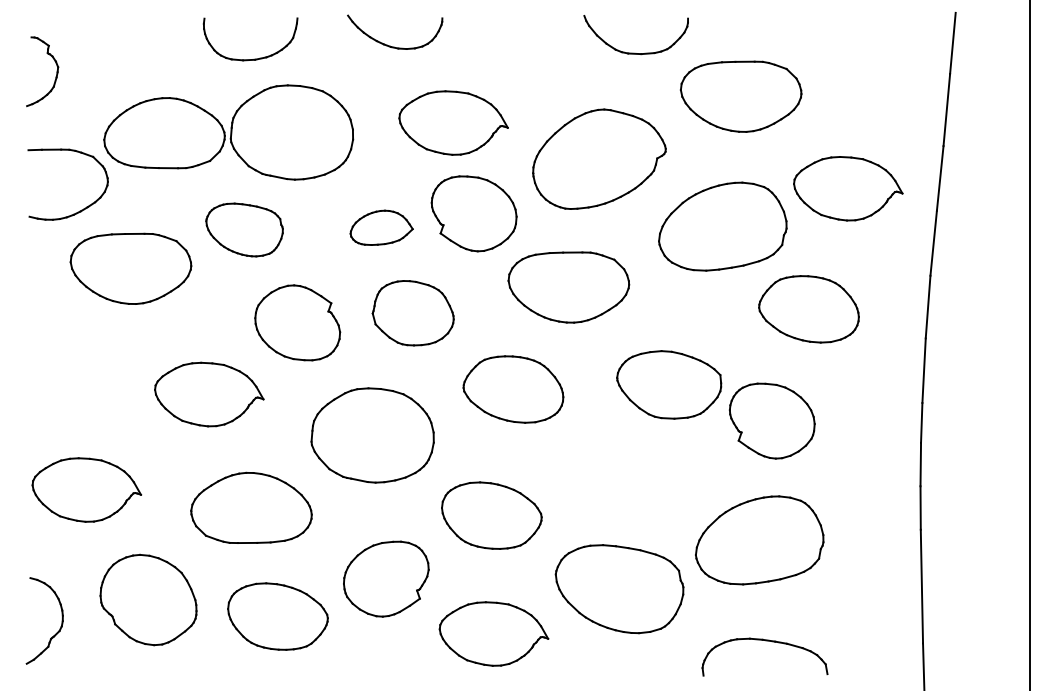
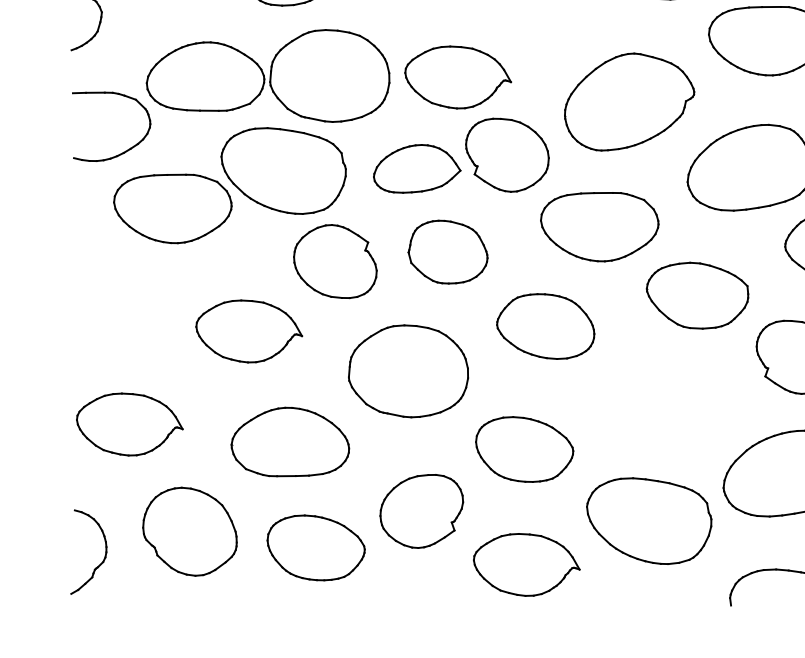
part: (453, 122) -> (458, 76), moved
part: (381, 227) -> (417, 168), size x1.43
part: (244, 229) -> (283, 170), size x1.67
part: (669, 384) -> (697, 295), moved

